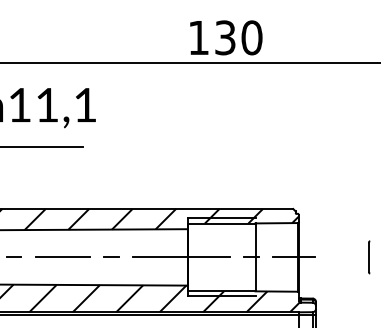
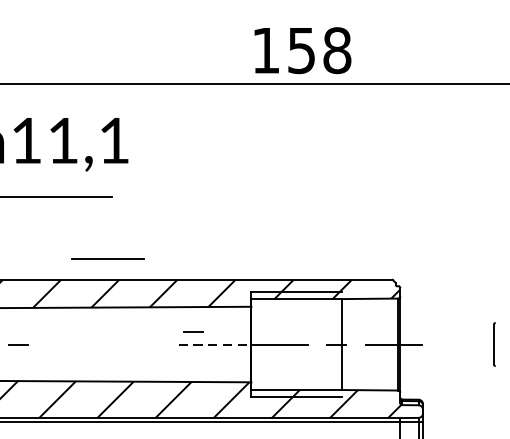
text: (239, 37) -> (320, 50), 130 -> 158
line: (62, 256) -> (107, 257), moved
line: (111, 256) -> (193, 331), moved
line: (161, 257) -> (216, 344), solid -> dashed

